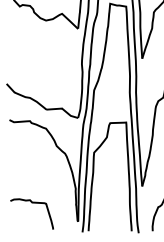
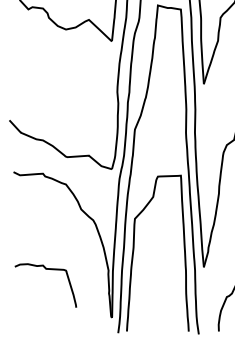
curve: (31, 203) -> (45, 270), moved

